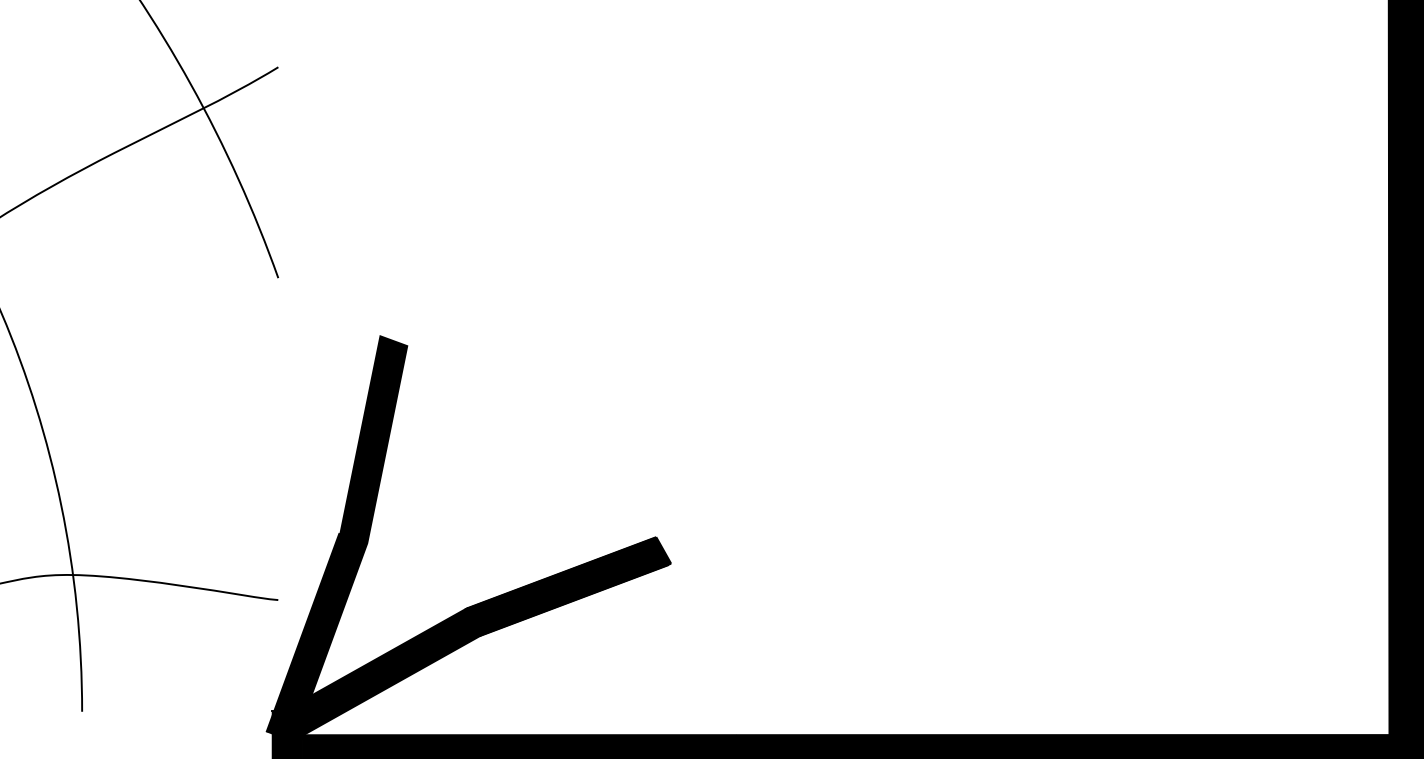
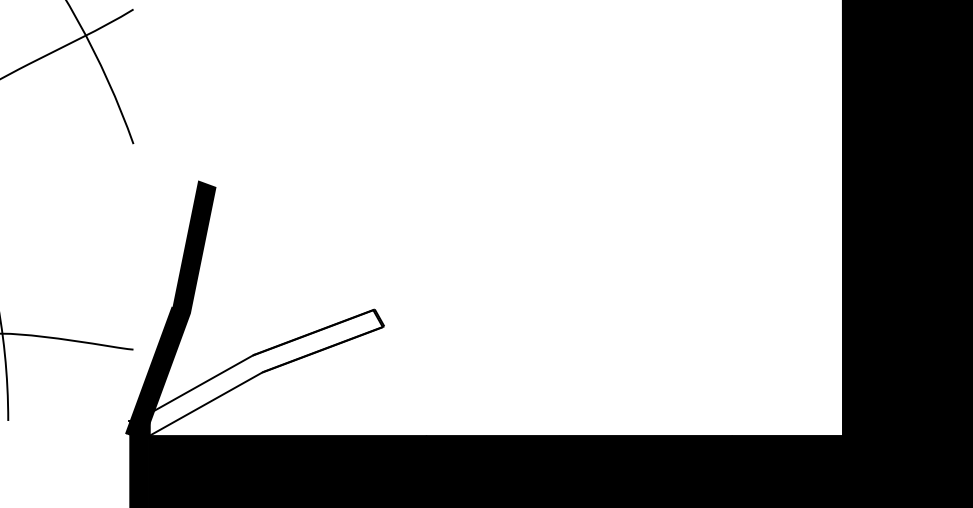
fill: (475, 637) -> (259, 373), removed

